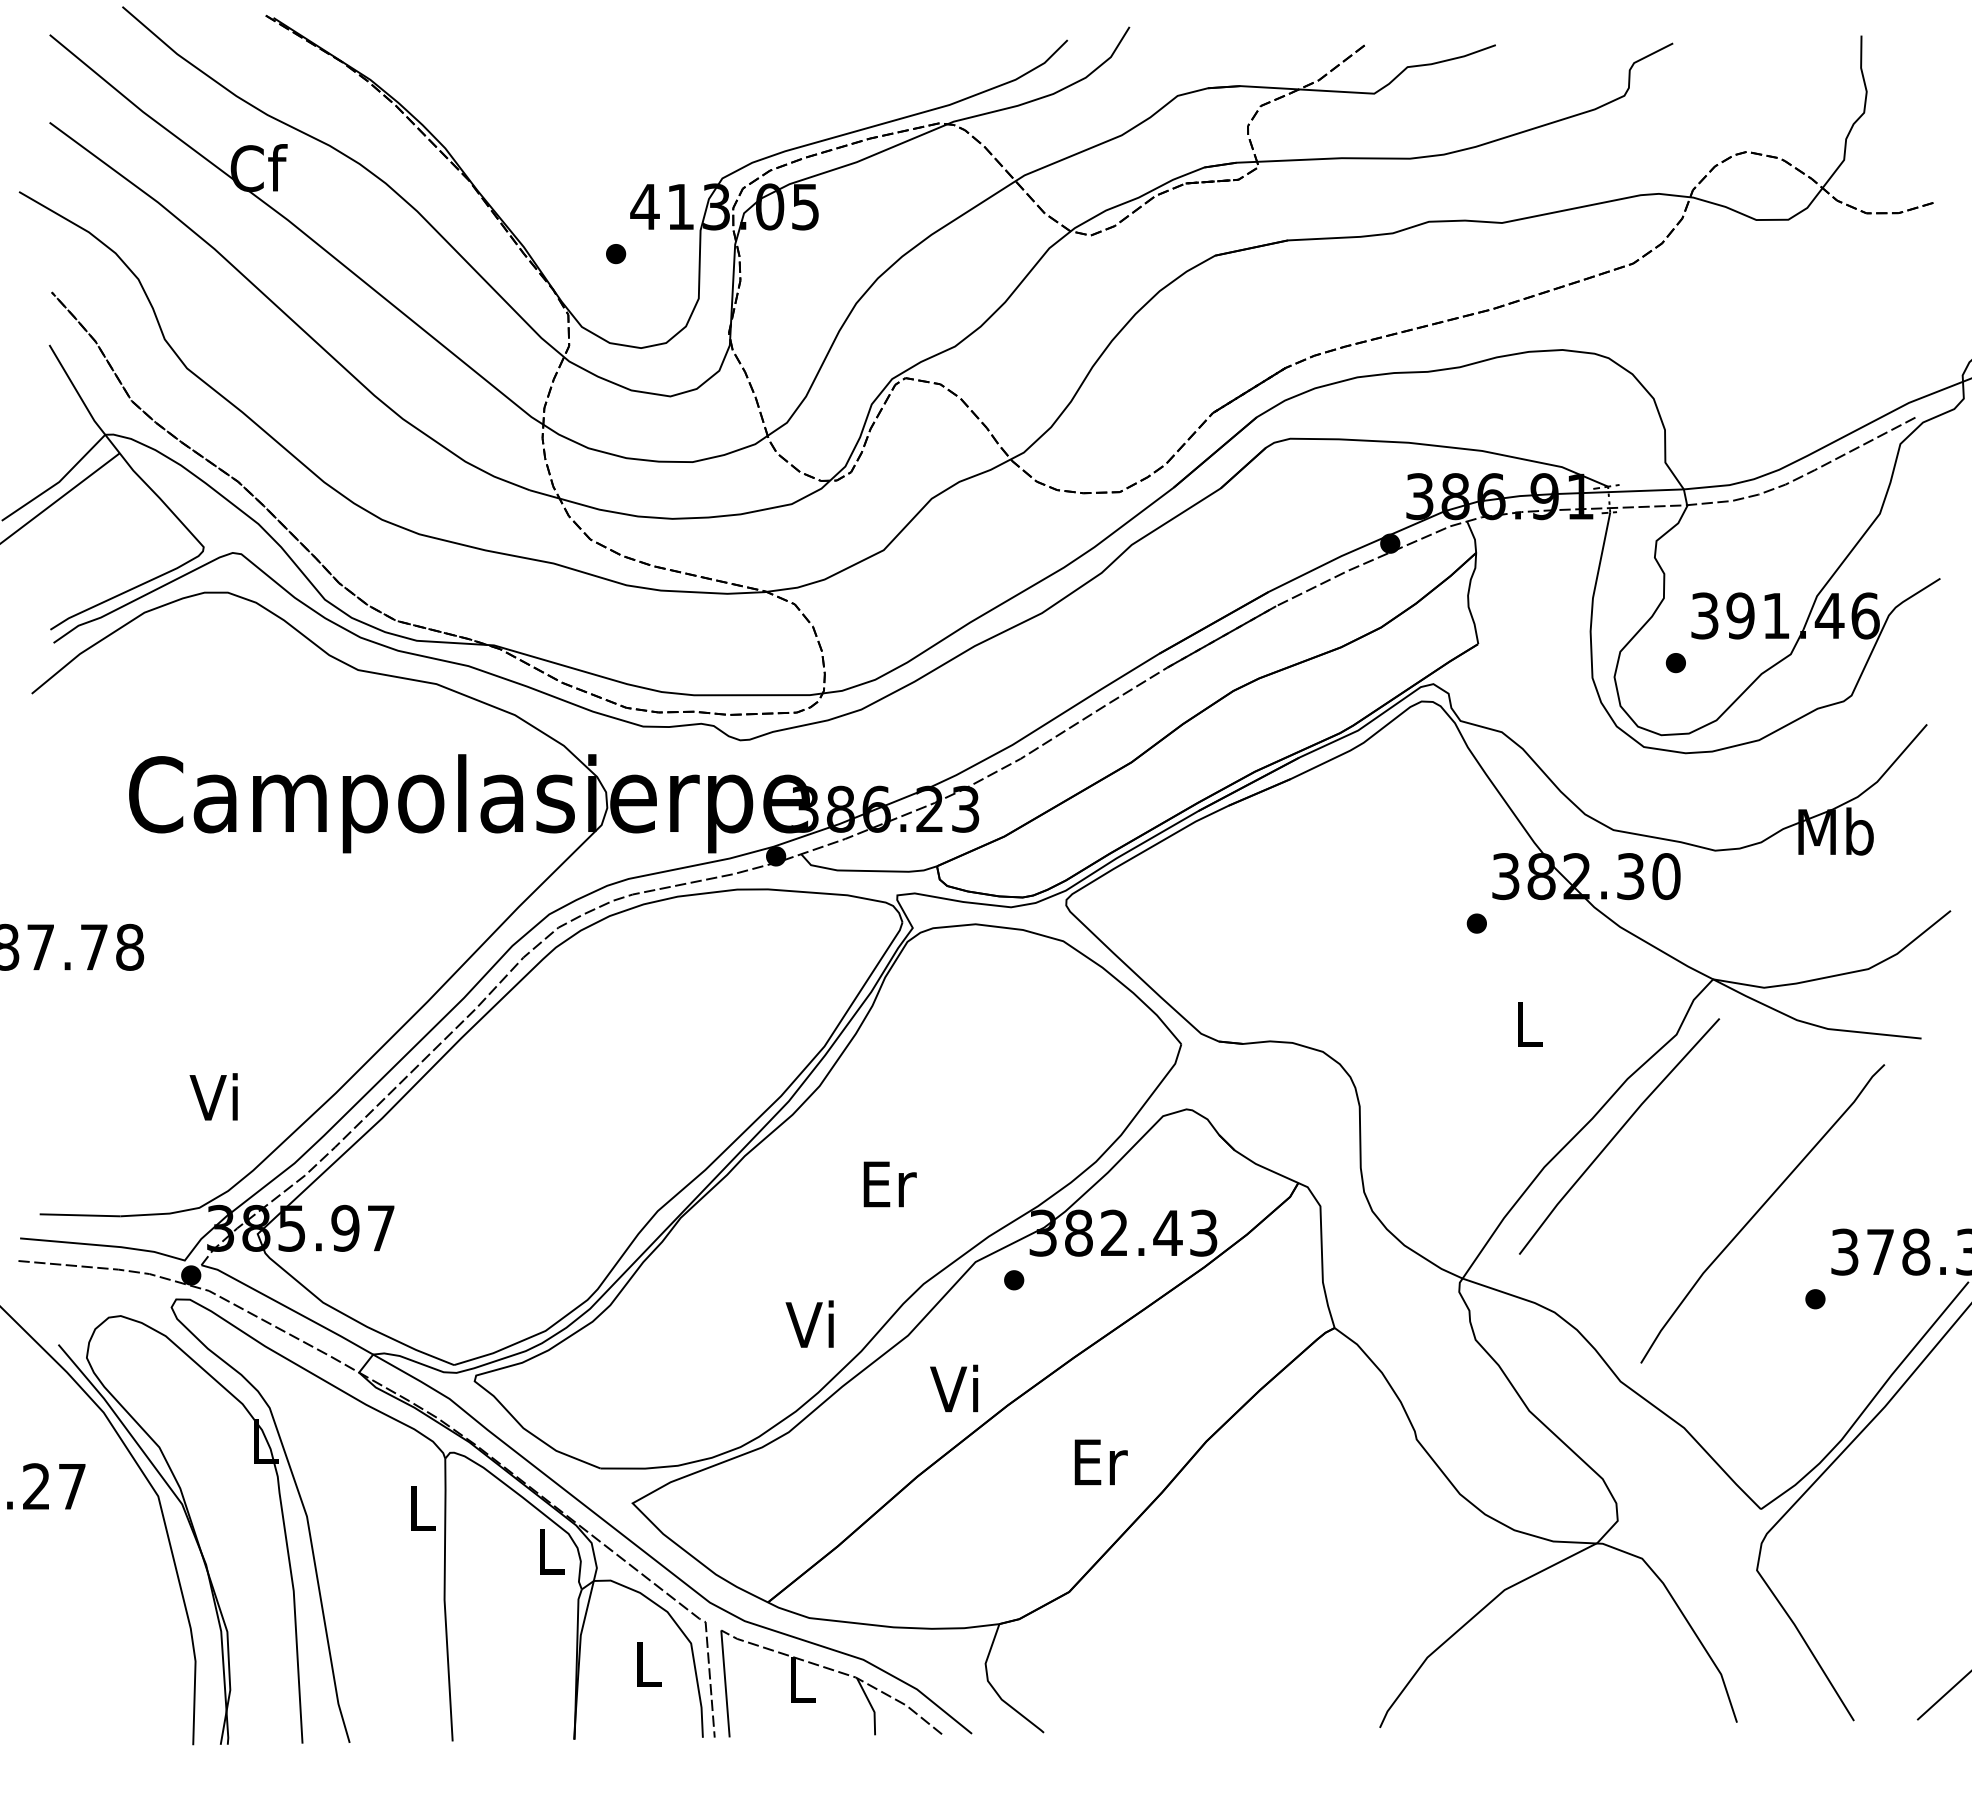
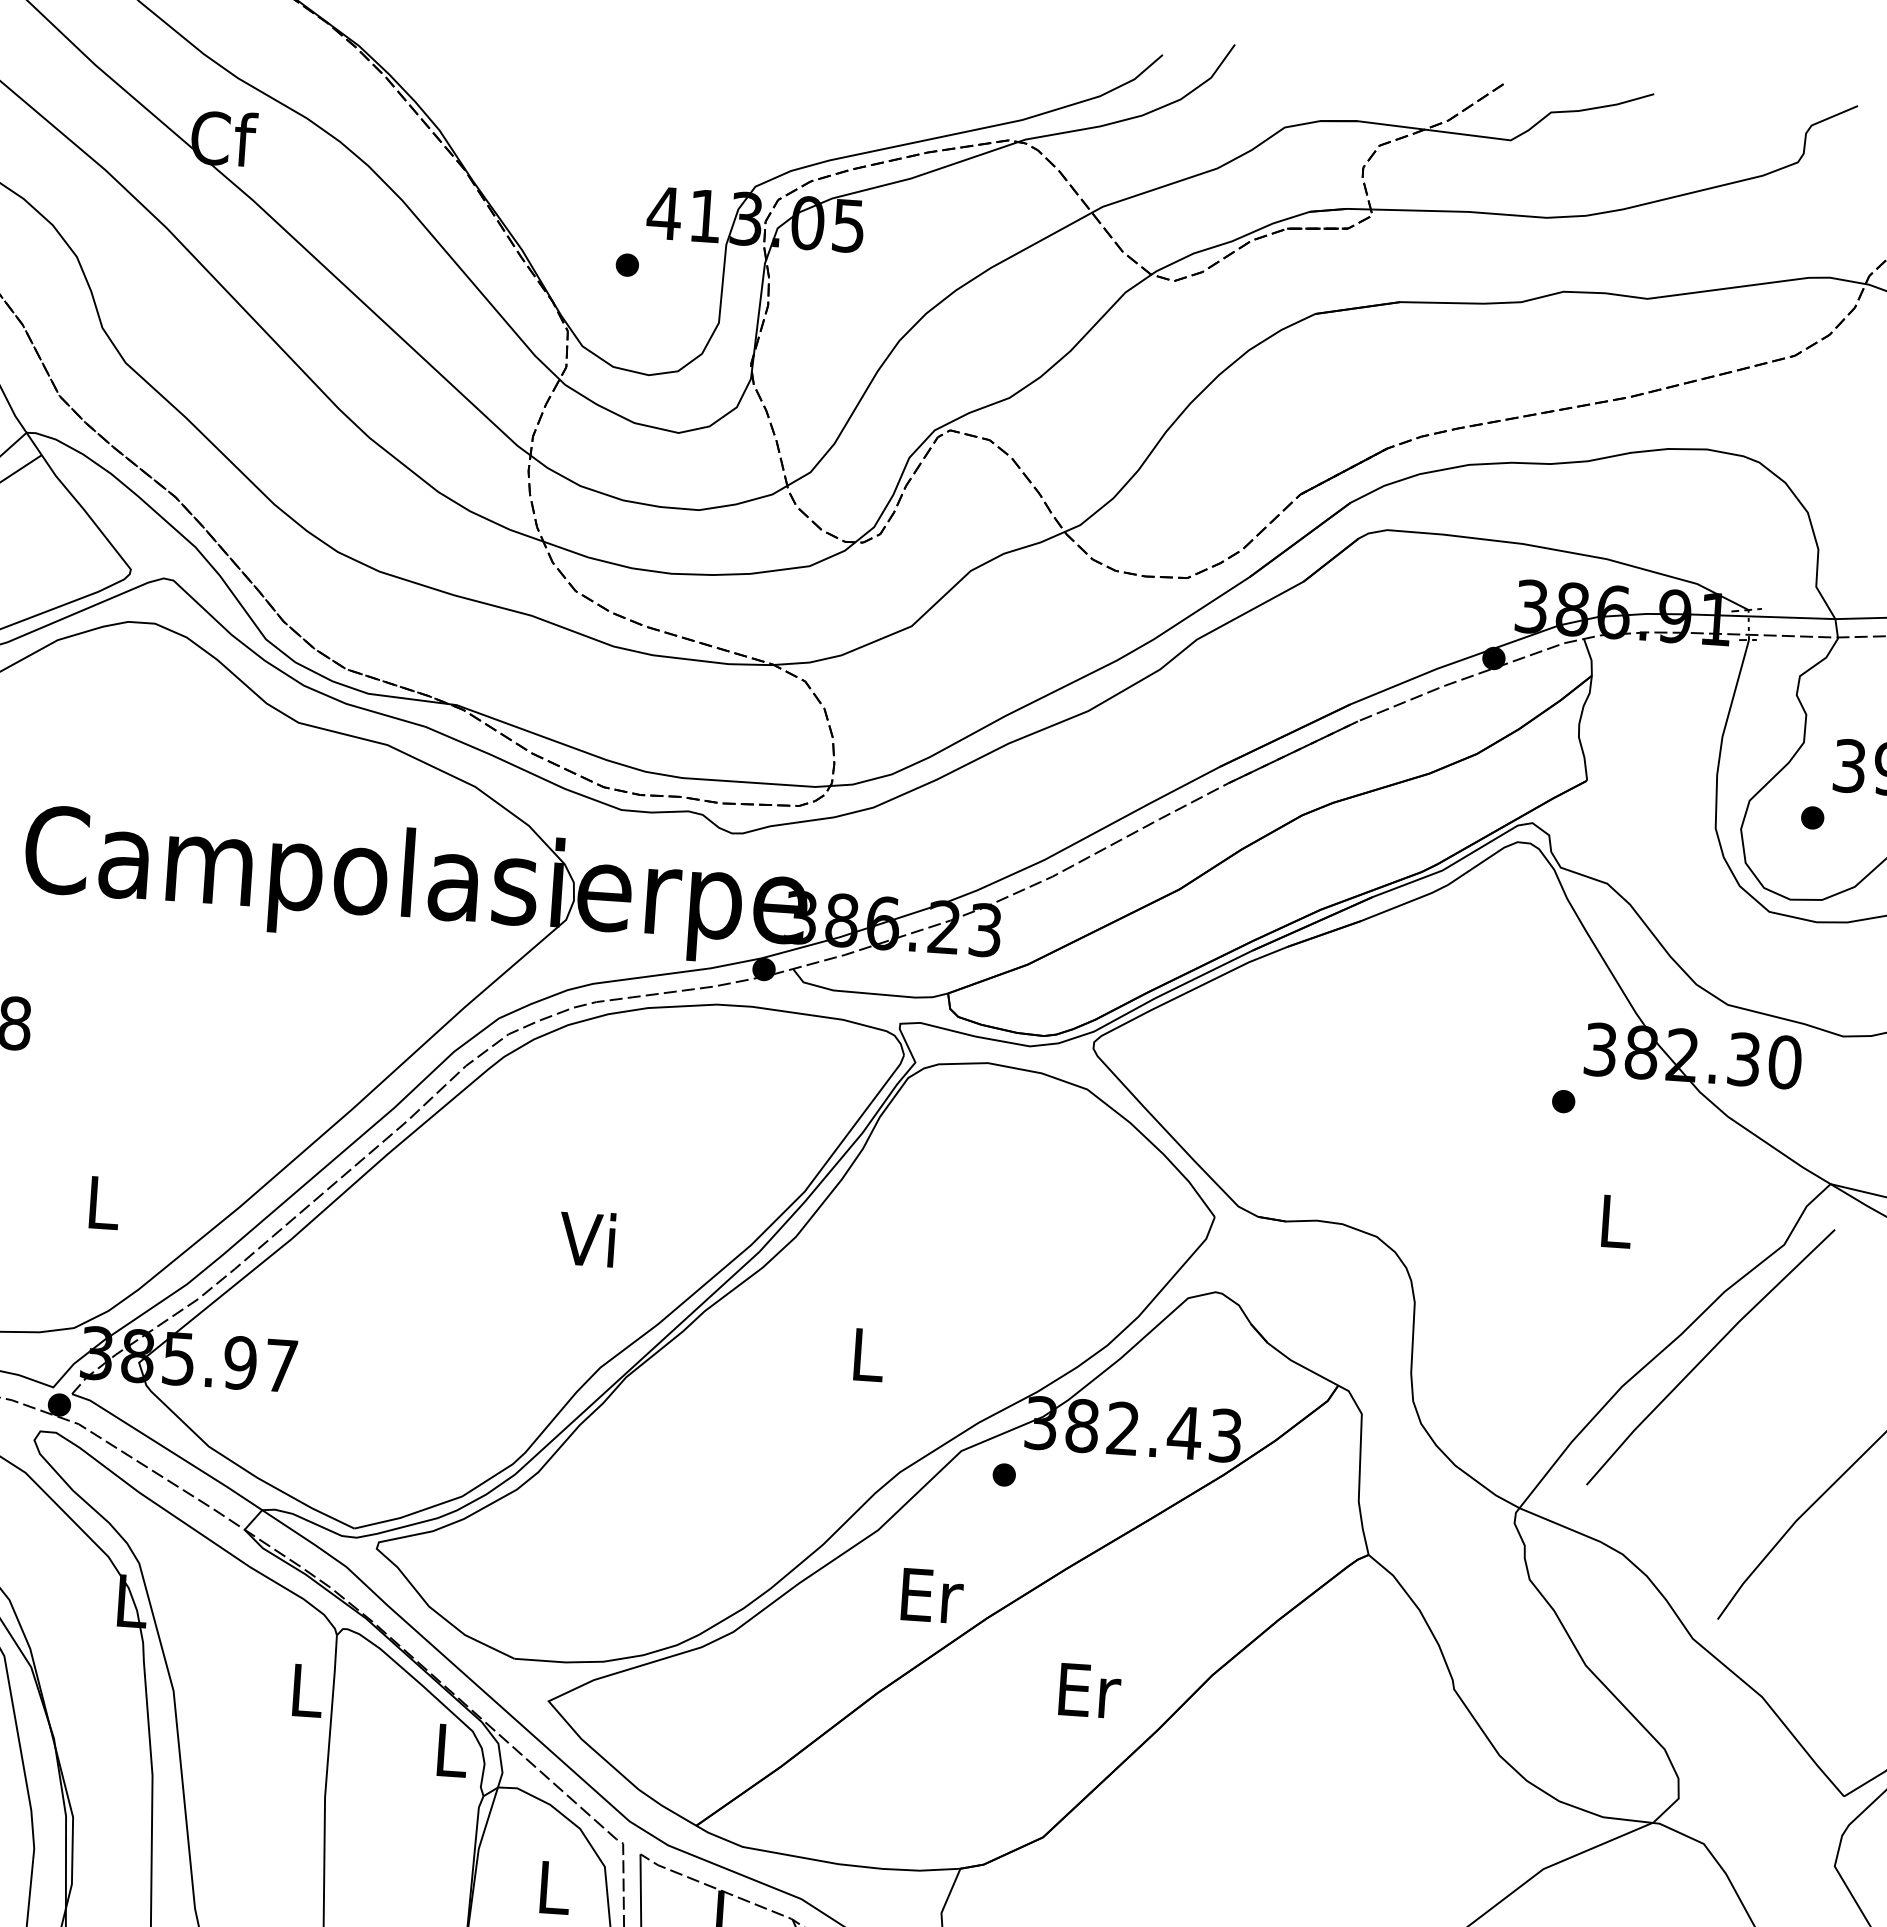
text: (213, 1096) -> (99, 1201), Vi -> L
text: (889, 1184) -> (868, 1355), Er -> L
text: (809, 1323) -> (586, 1237), moved
text: (957, 1388) -> (930, 1594), Vi -> Er

